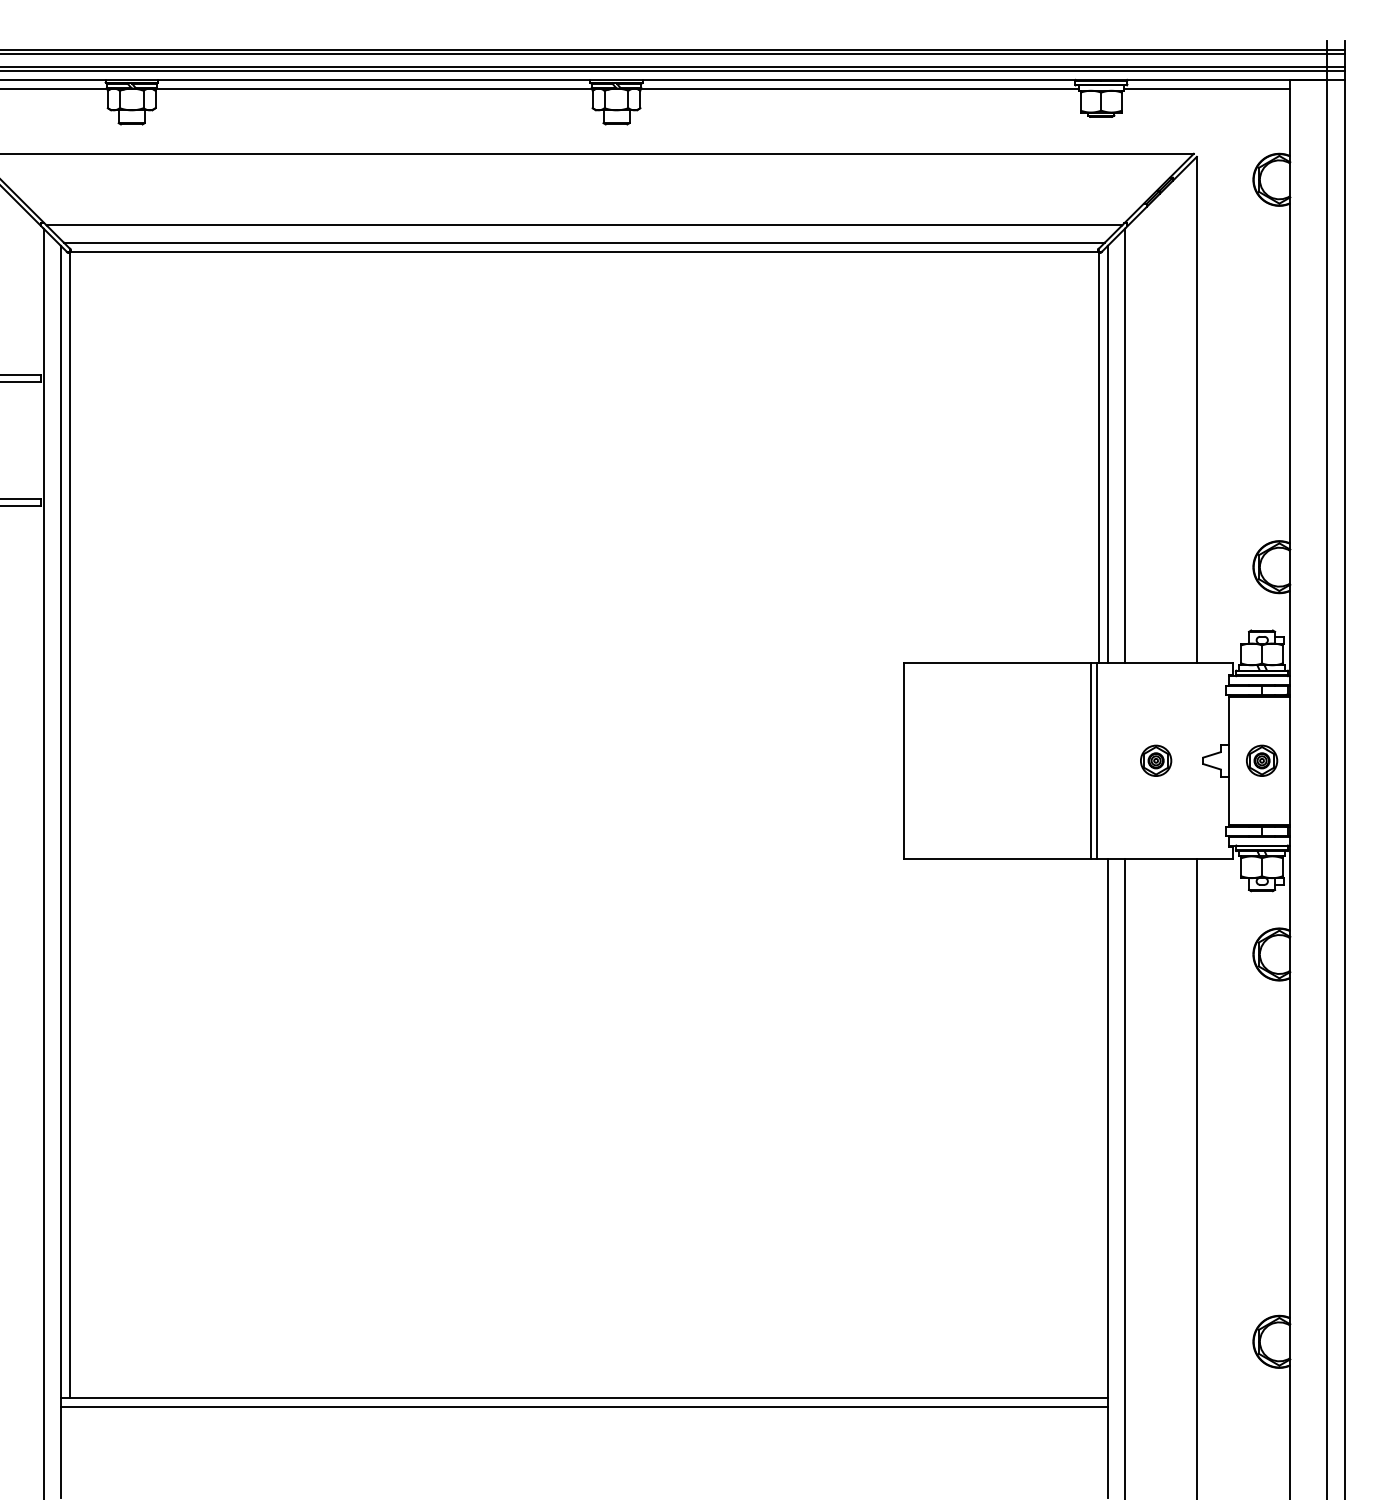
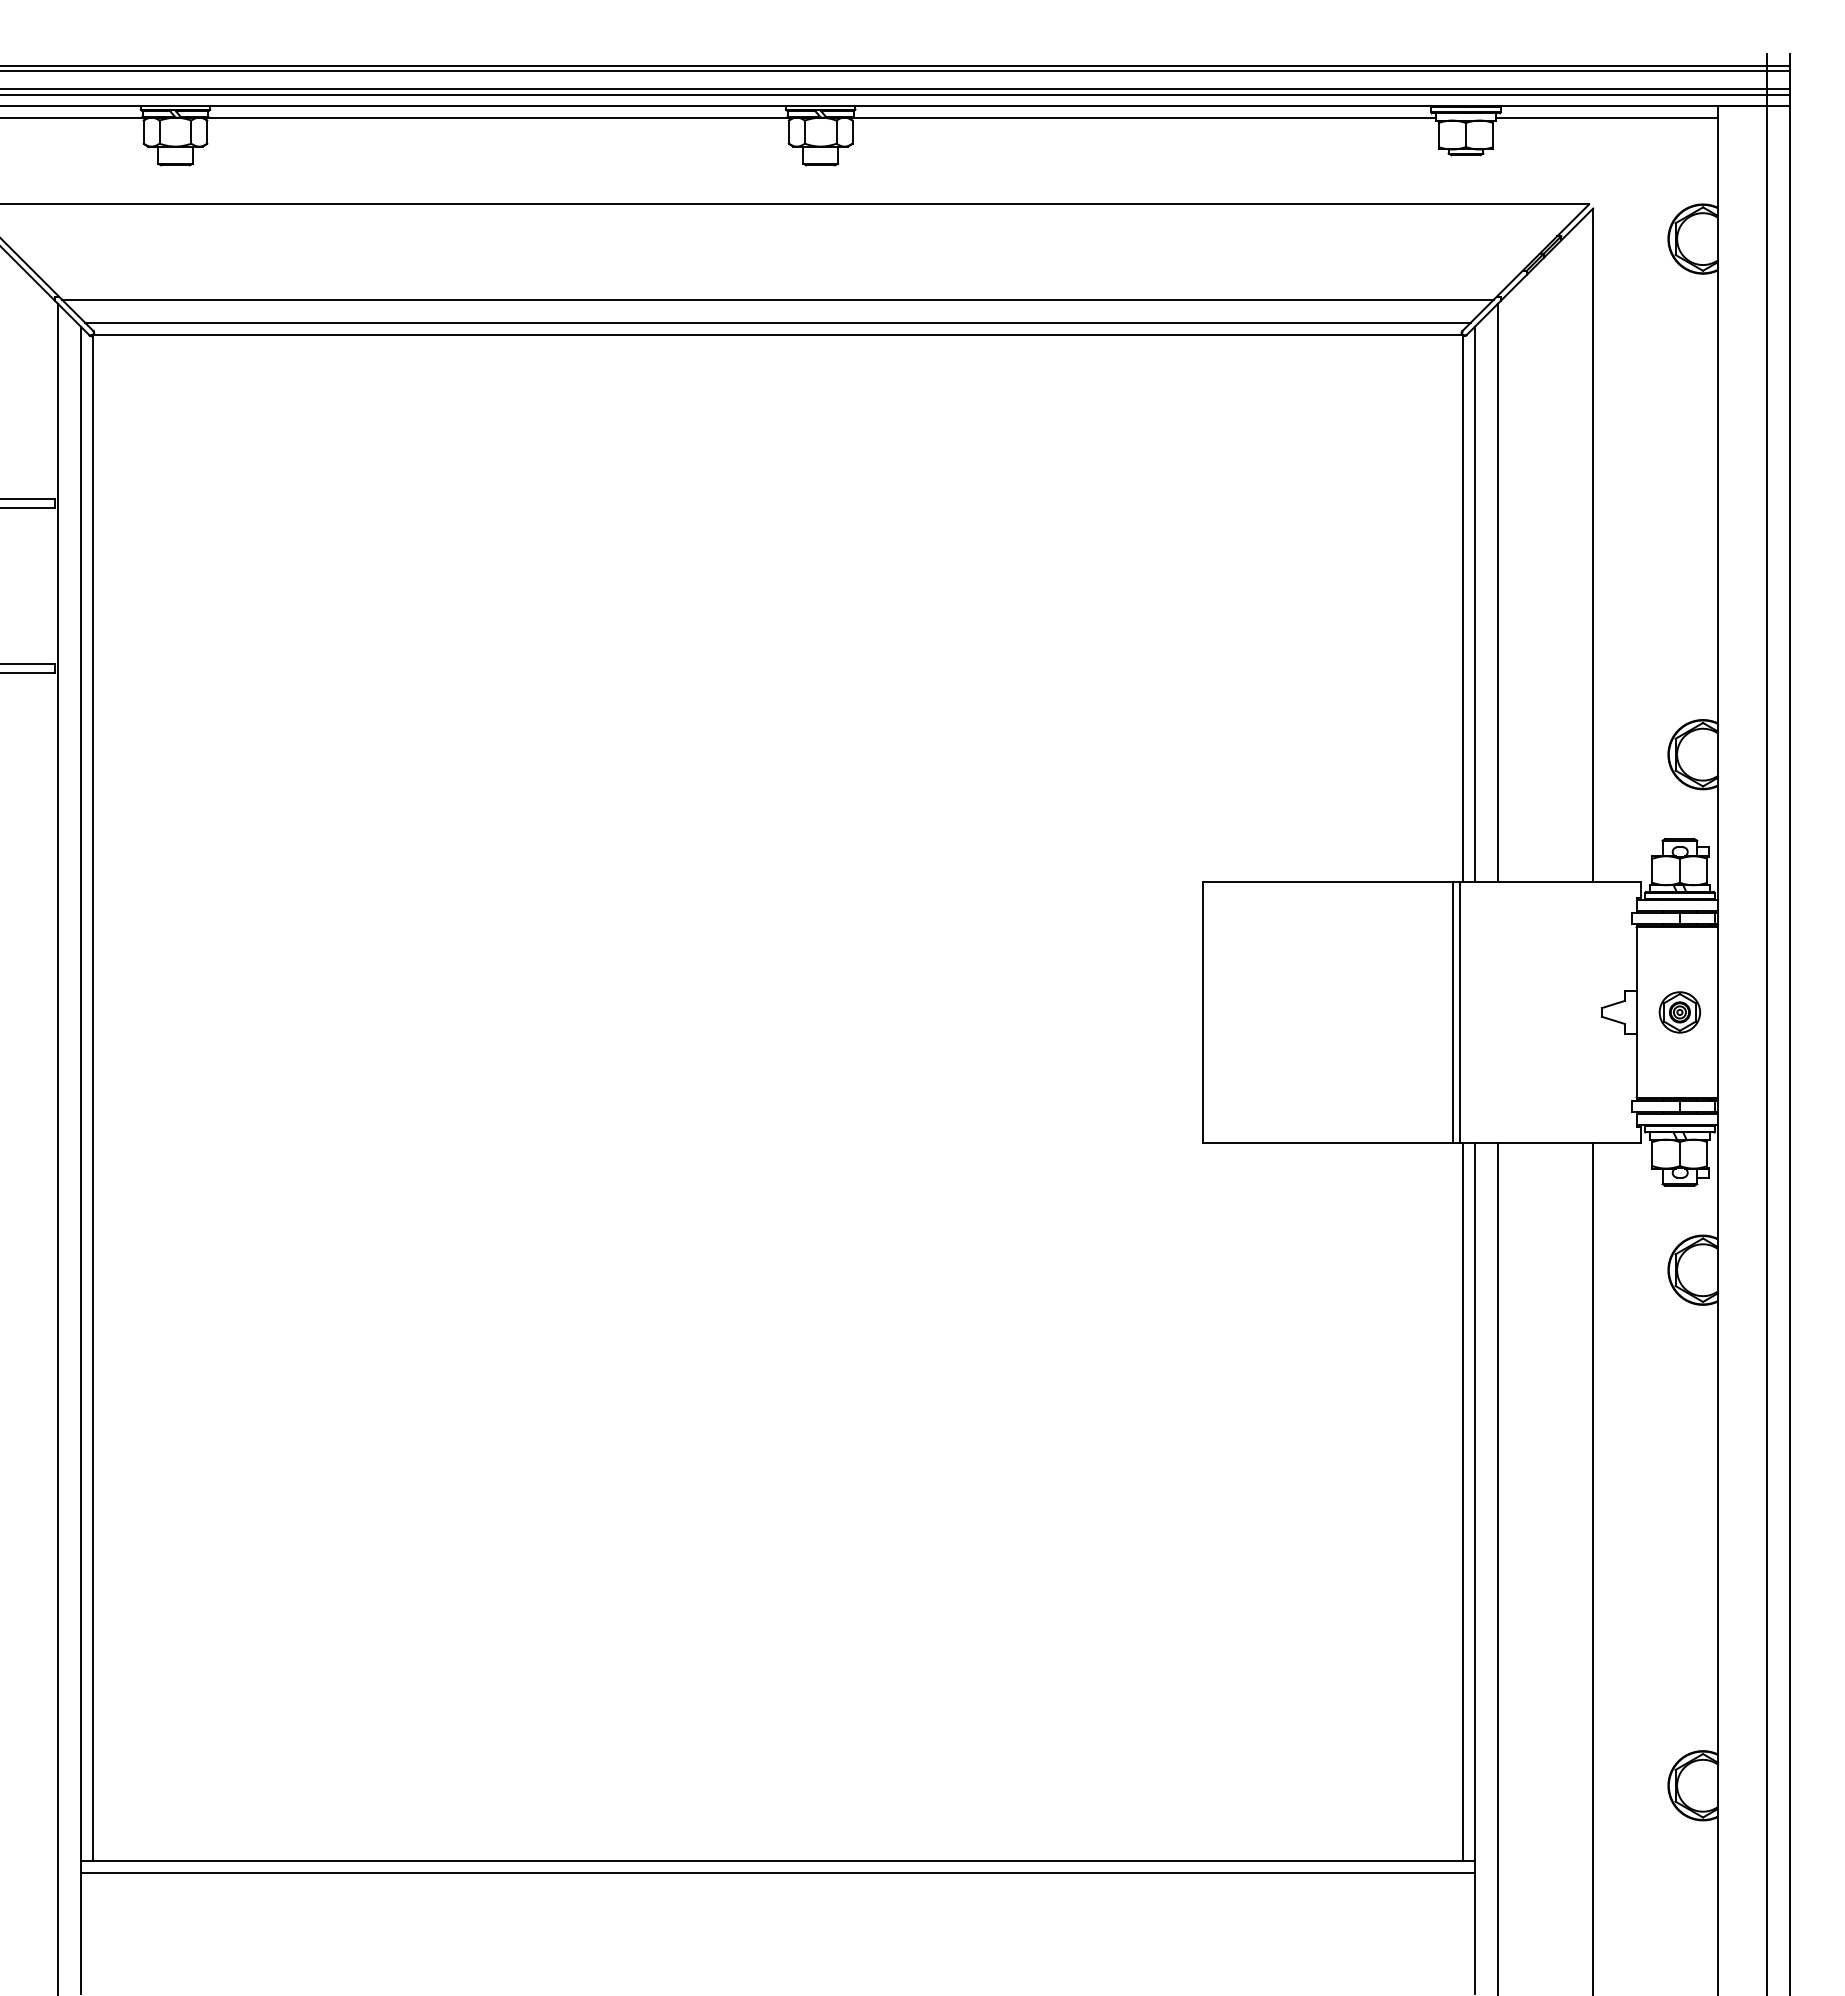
part: (1155, 760) -> (1538, 1012), removed
line: (1099, 1128) -> (1463, 1501), added

